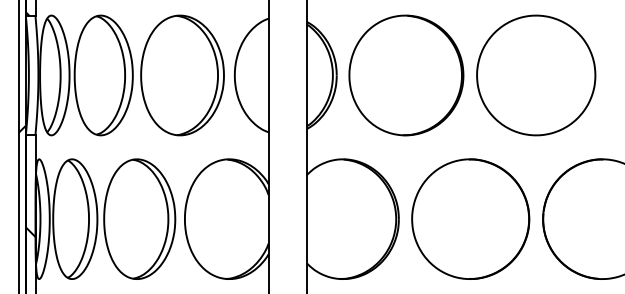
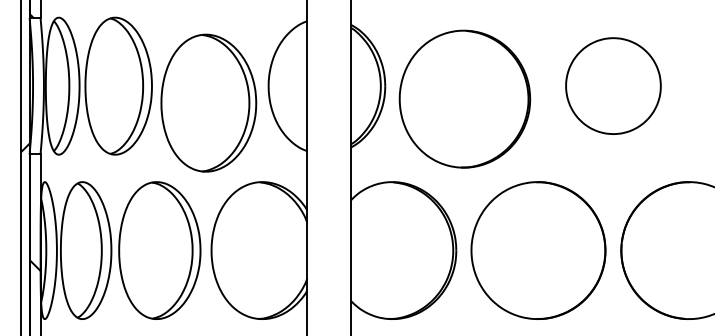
part: (182, 74) -> (208, 102), moved
part: (406, 74) -> (464, 98), moved
part: (536, 74) -> (613, 85), size x0.7

